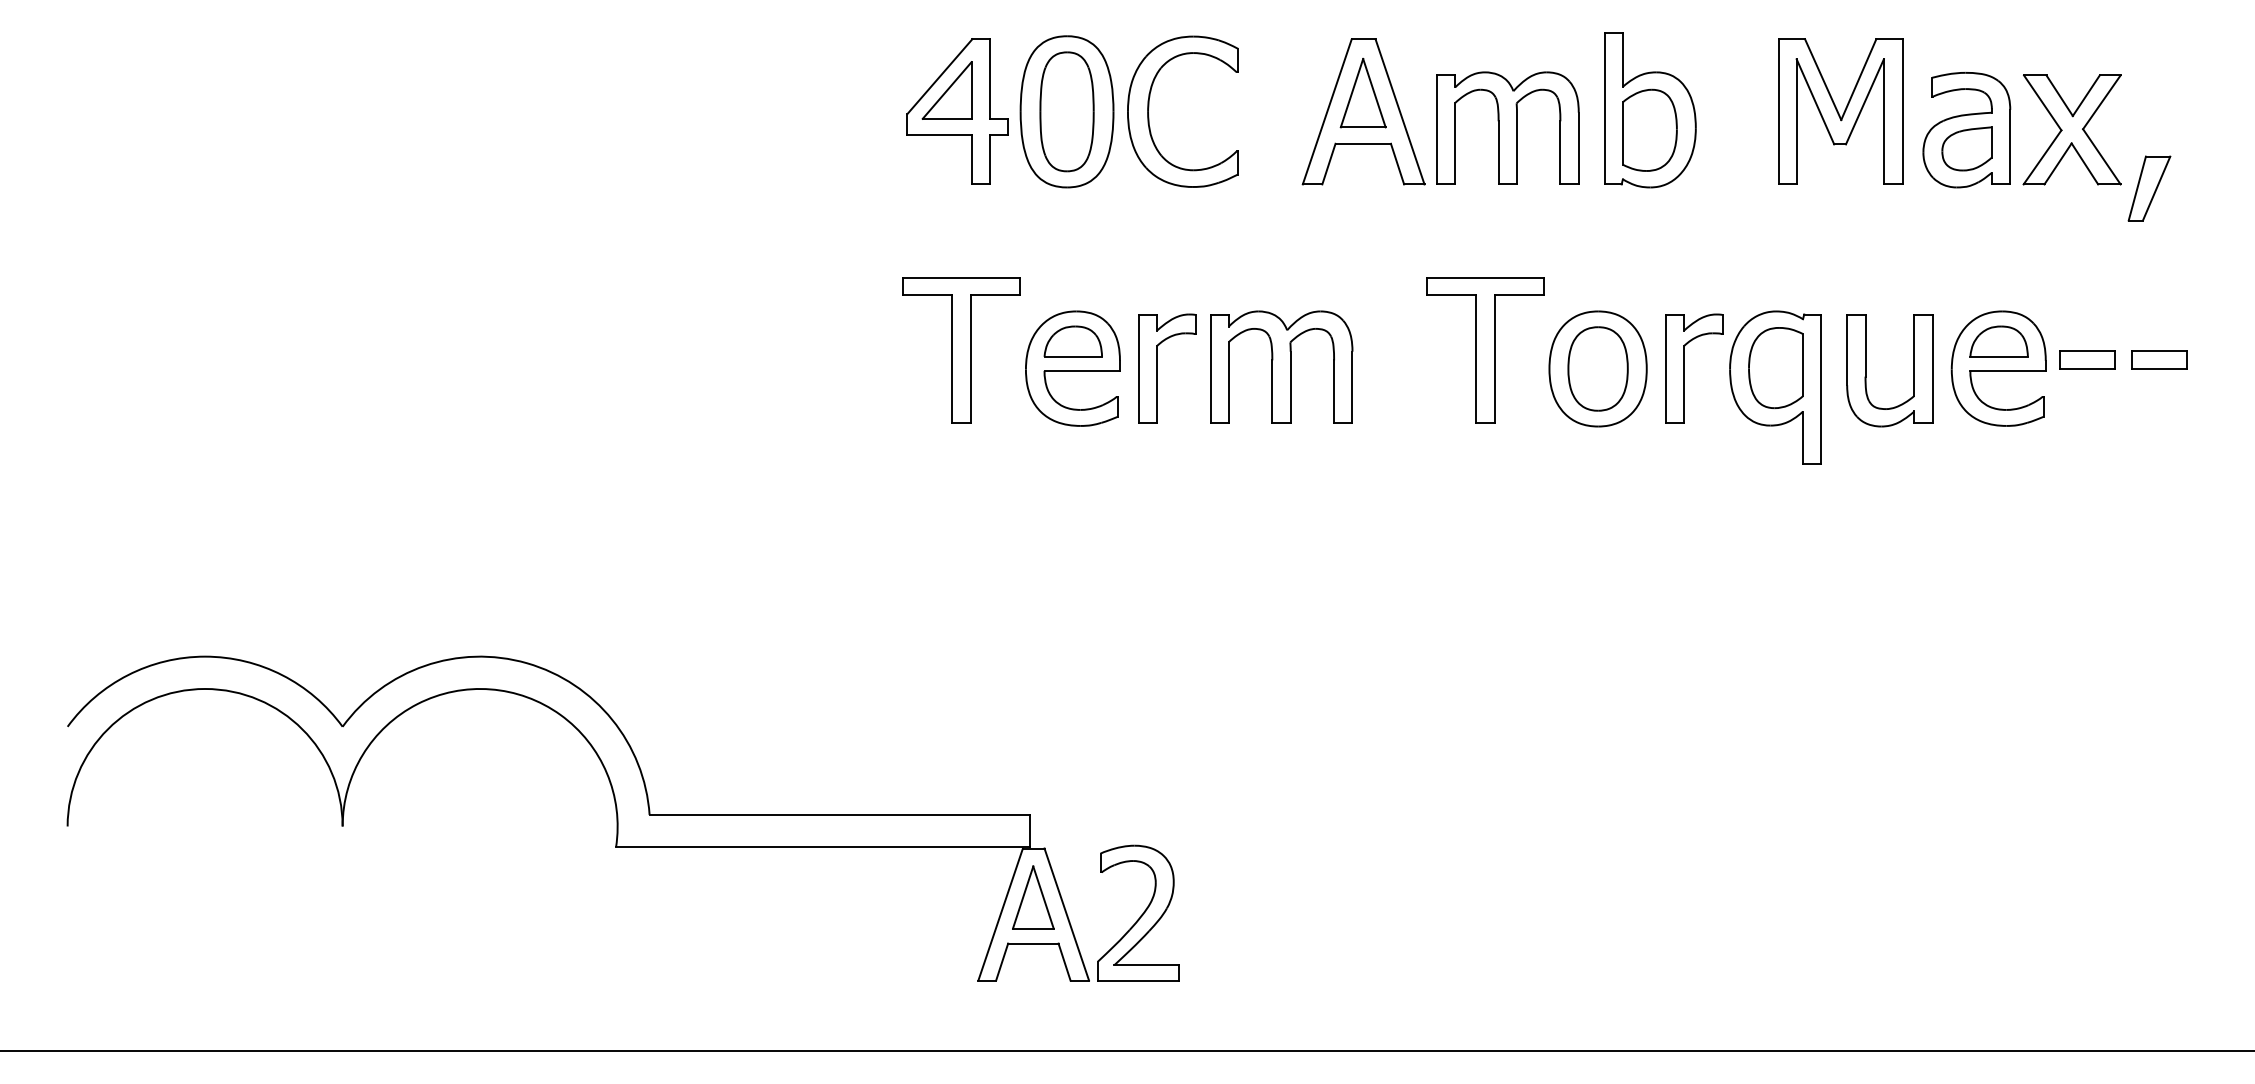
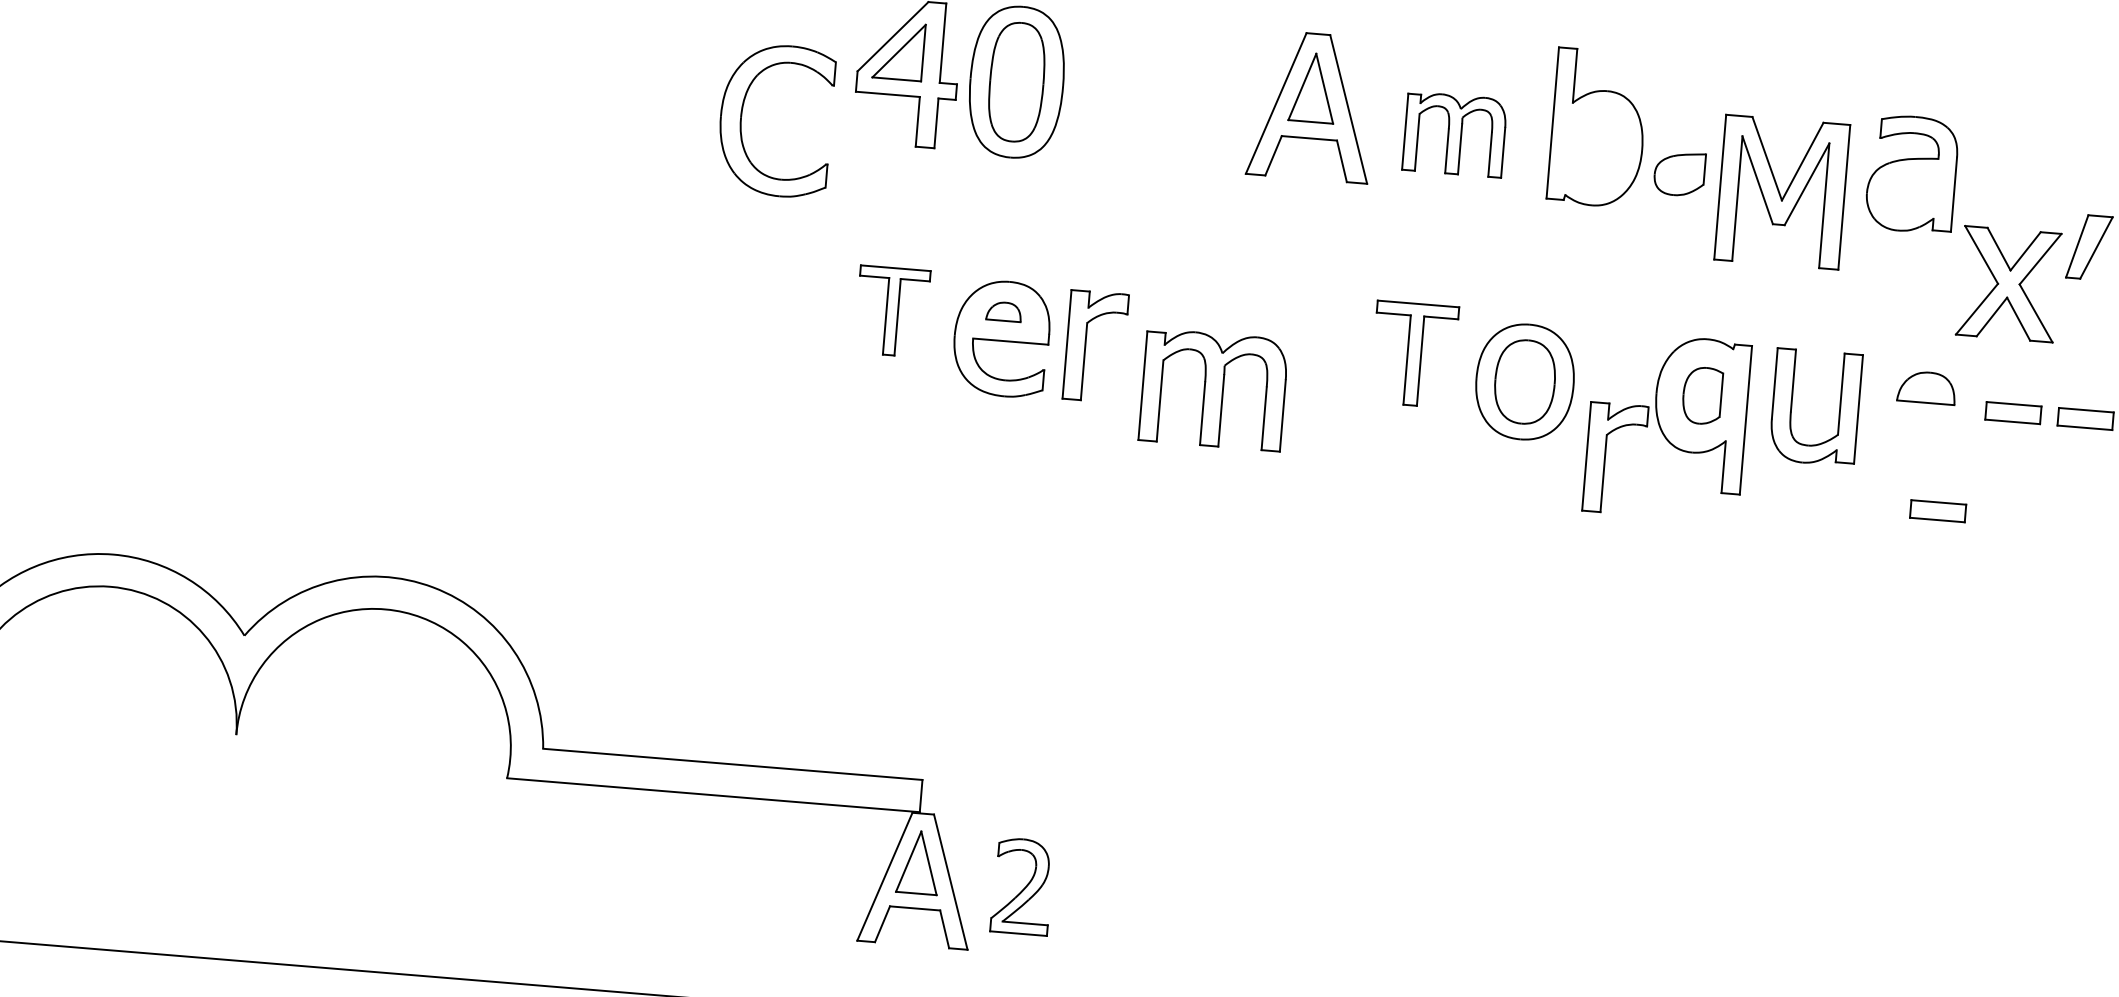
part: (1149, 107) -> (742, 113), moved
part: (1840, 111) -> (1781, 191), moved
part: (1507, 127) -> (1454, 133), size x0.7
part: (1649, 129) -> (1595, 147), removed
part: (2071, 129) -> (2008, 283), moved
part: (1966, 148) -> (1679, 173), moved
part: (1072, 341) -> (1003, 311), size x0.6
part: (961, 350) -> (892, 311), size x0.6
part: (1485, 350) -> (1414, 354), size x0.7
part: (1281, 366) -> (1213, 389), moved
part: (1684, 368) -> (1605, 457), moved
part: (1775, 368) -> (1701, 396), size x0.7
part: (1998, 368) -> (1924, 414), removed
part: (2020, 463) -> (1938, 510), added
part: (1138, 912) -> (1022, 886), size x0.7

